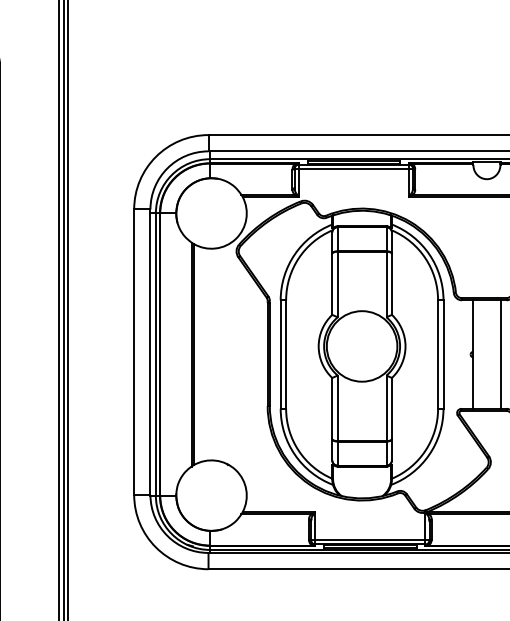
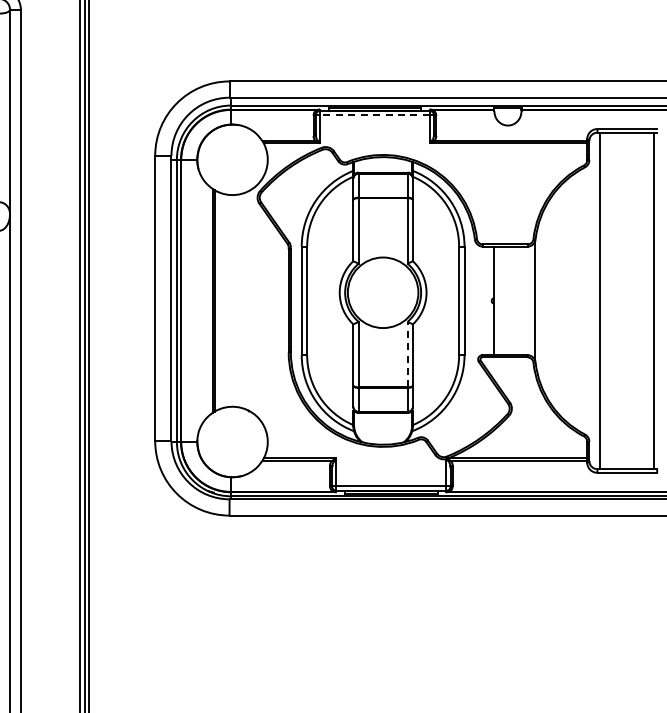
line: (353, 169) -> (374, 115), solid -> dashed
line: (500, 354) -> (521, 300), removed
line: (386, 408) -> (407, 354), solid -> dashed

